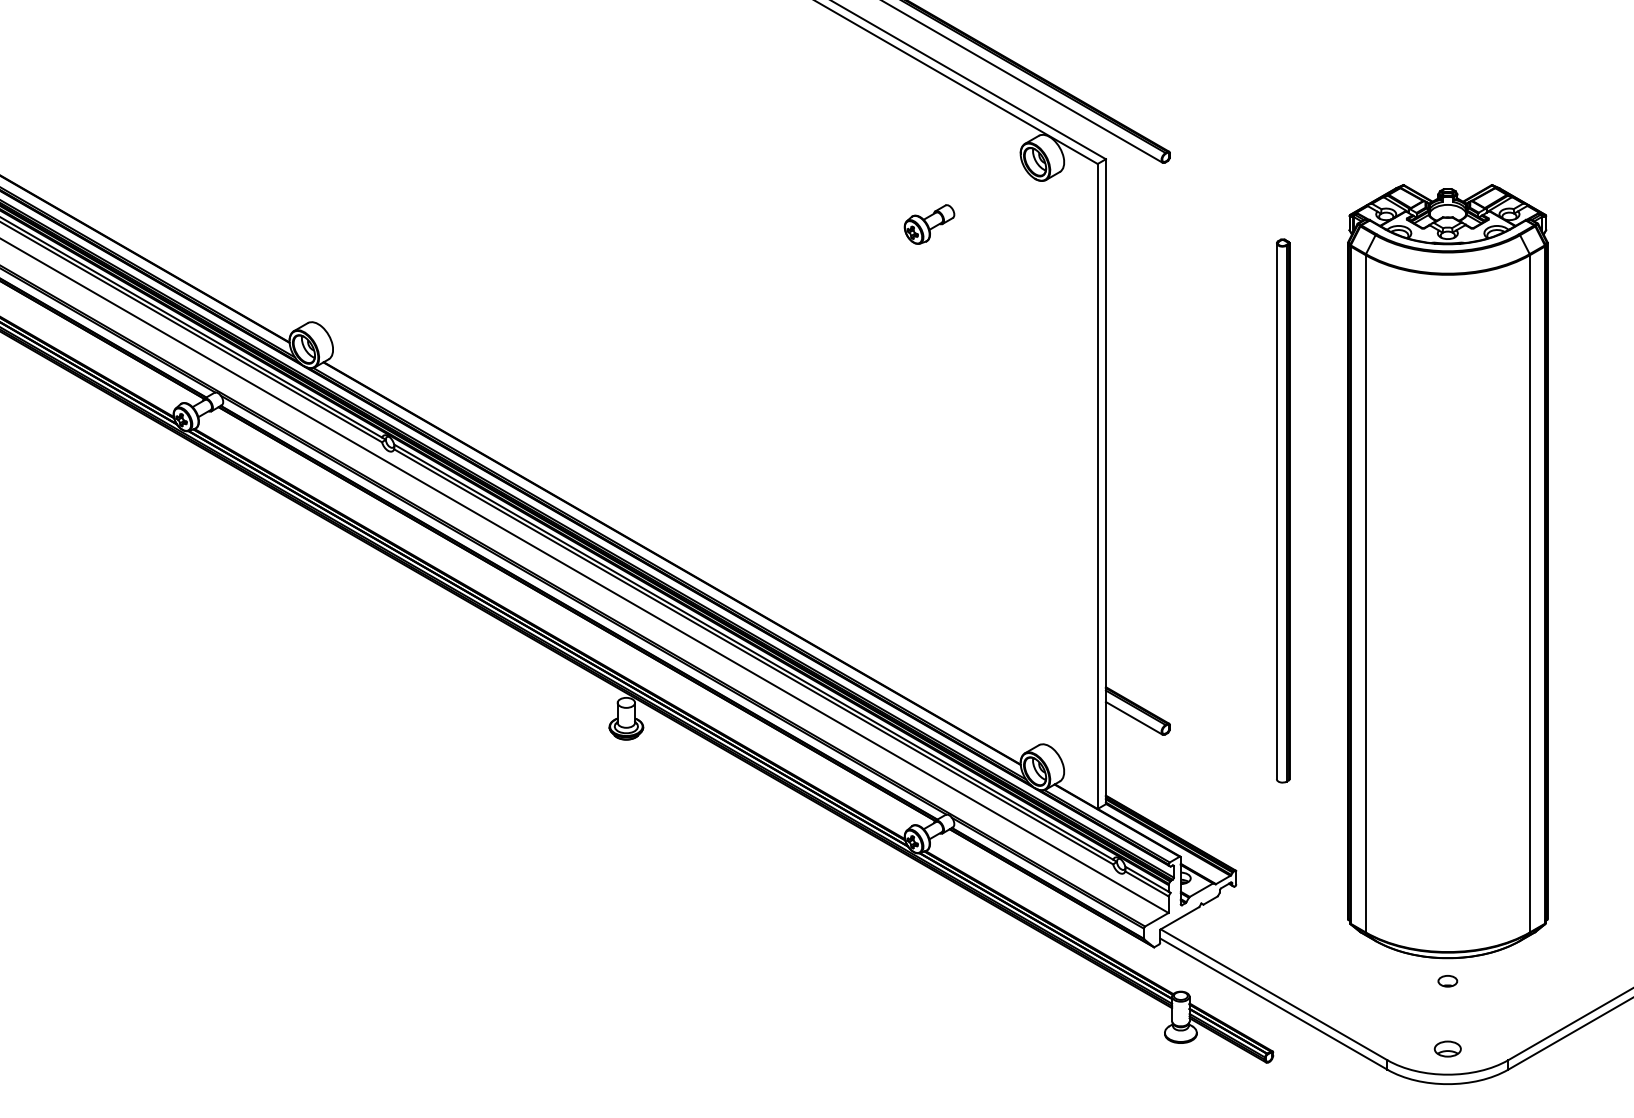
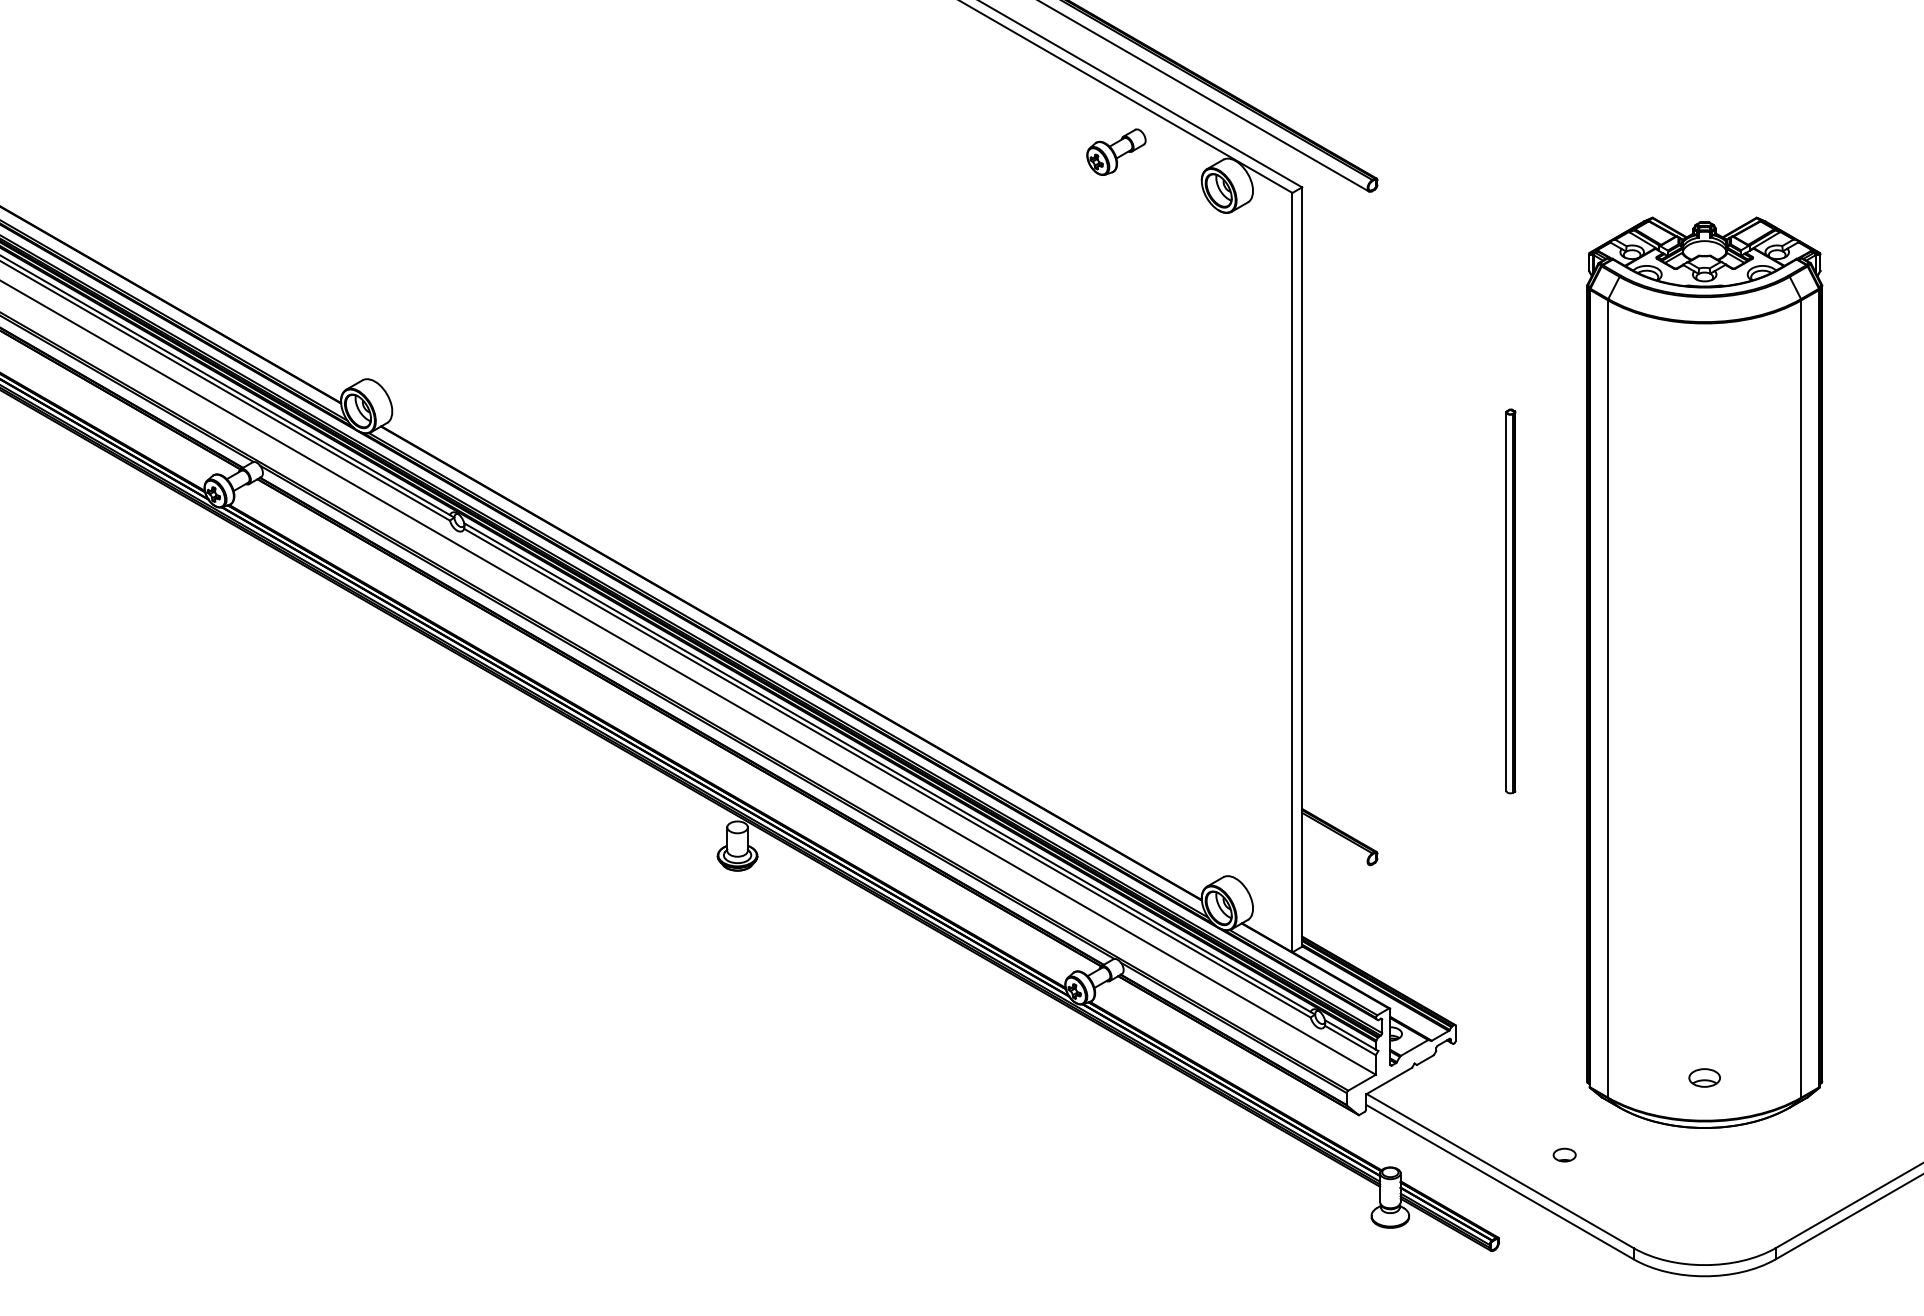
part: (929, 223) -> (1116, 151), moved
part: (1282, 511) -> (1510, 601), size x0.6
line: (1134, 718) -> (1335, 845), removed
part: (1447, 980) -> (1564, 1154), moved
part: (1447, 1048) -> (1704, 1077), moved

